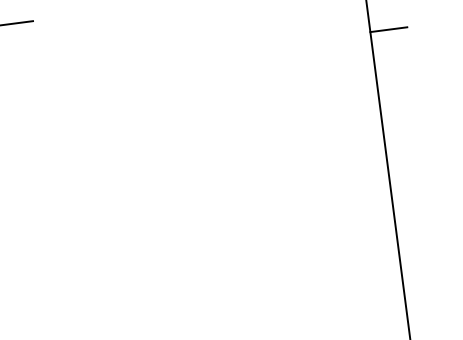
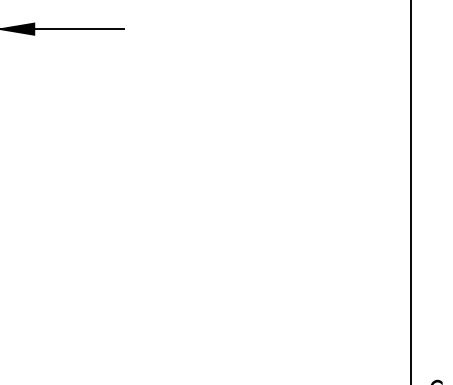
line: (388, 30) -> (427, 76), removed

